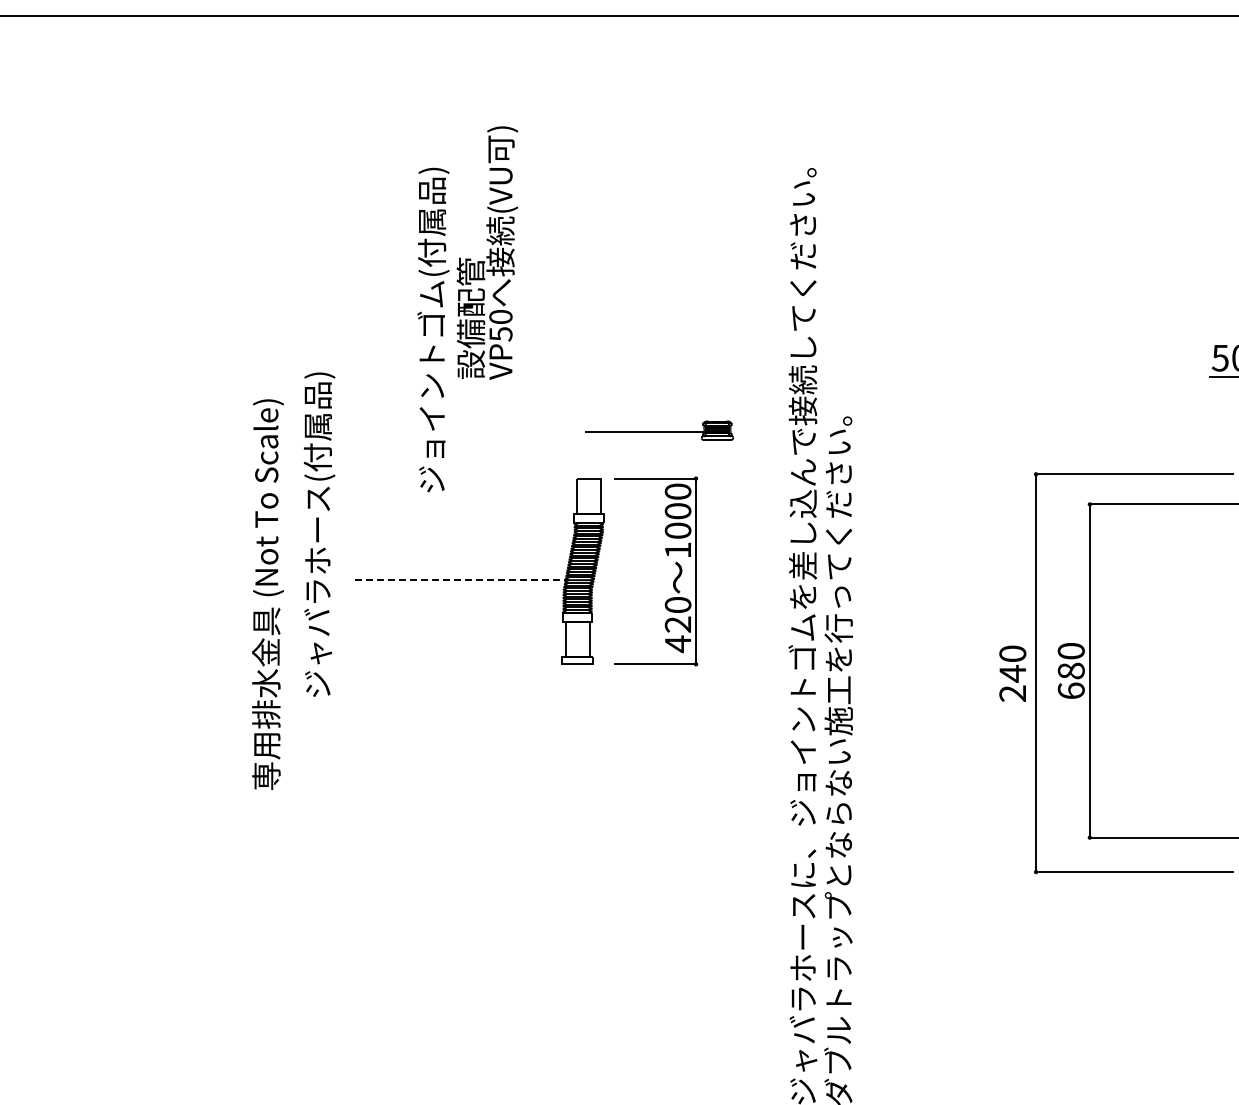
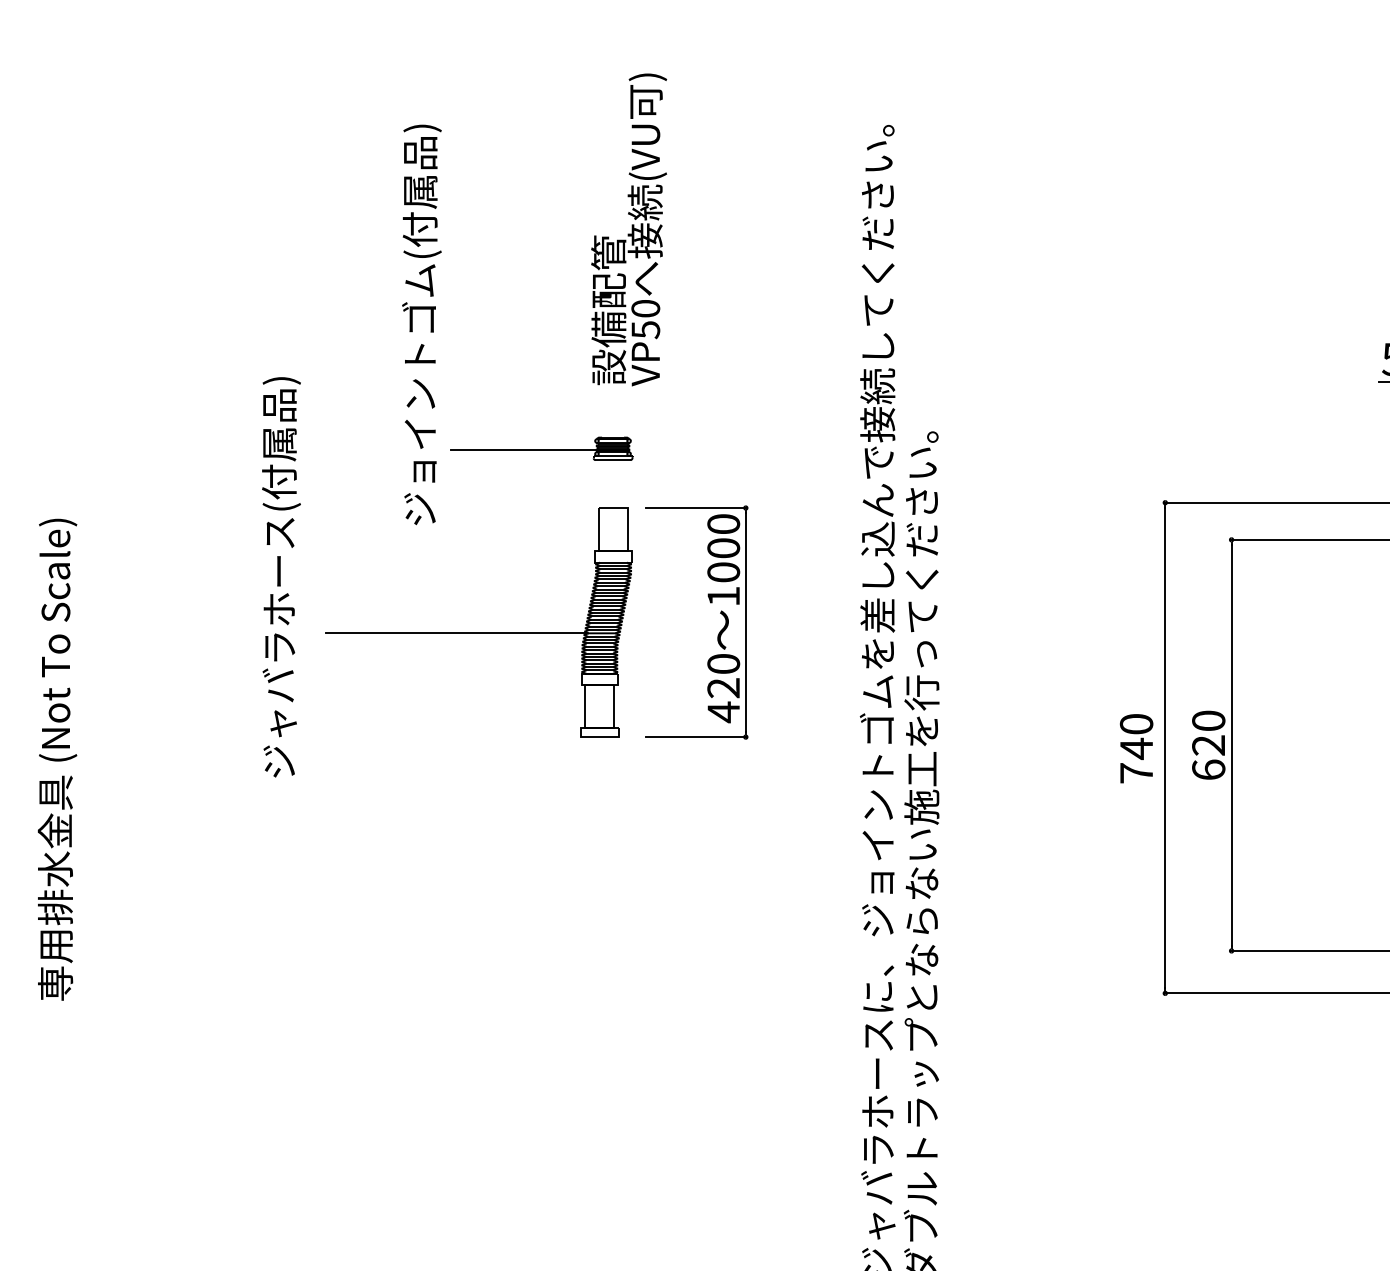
text: (487, 252) -> (629, 229), moved
part: (659, 430) -> (541, 448), moved
line: (461, 579) -> (456, 632), dashed -> solid
text: (267, 594) -> (56, 759), moved
text: (1070, 670) -> (1207, 744), 680 -> 620
text: (1012, 693) -> (1136, 773), 240 -> 740

